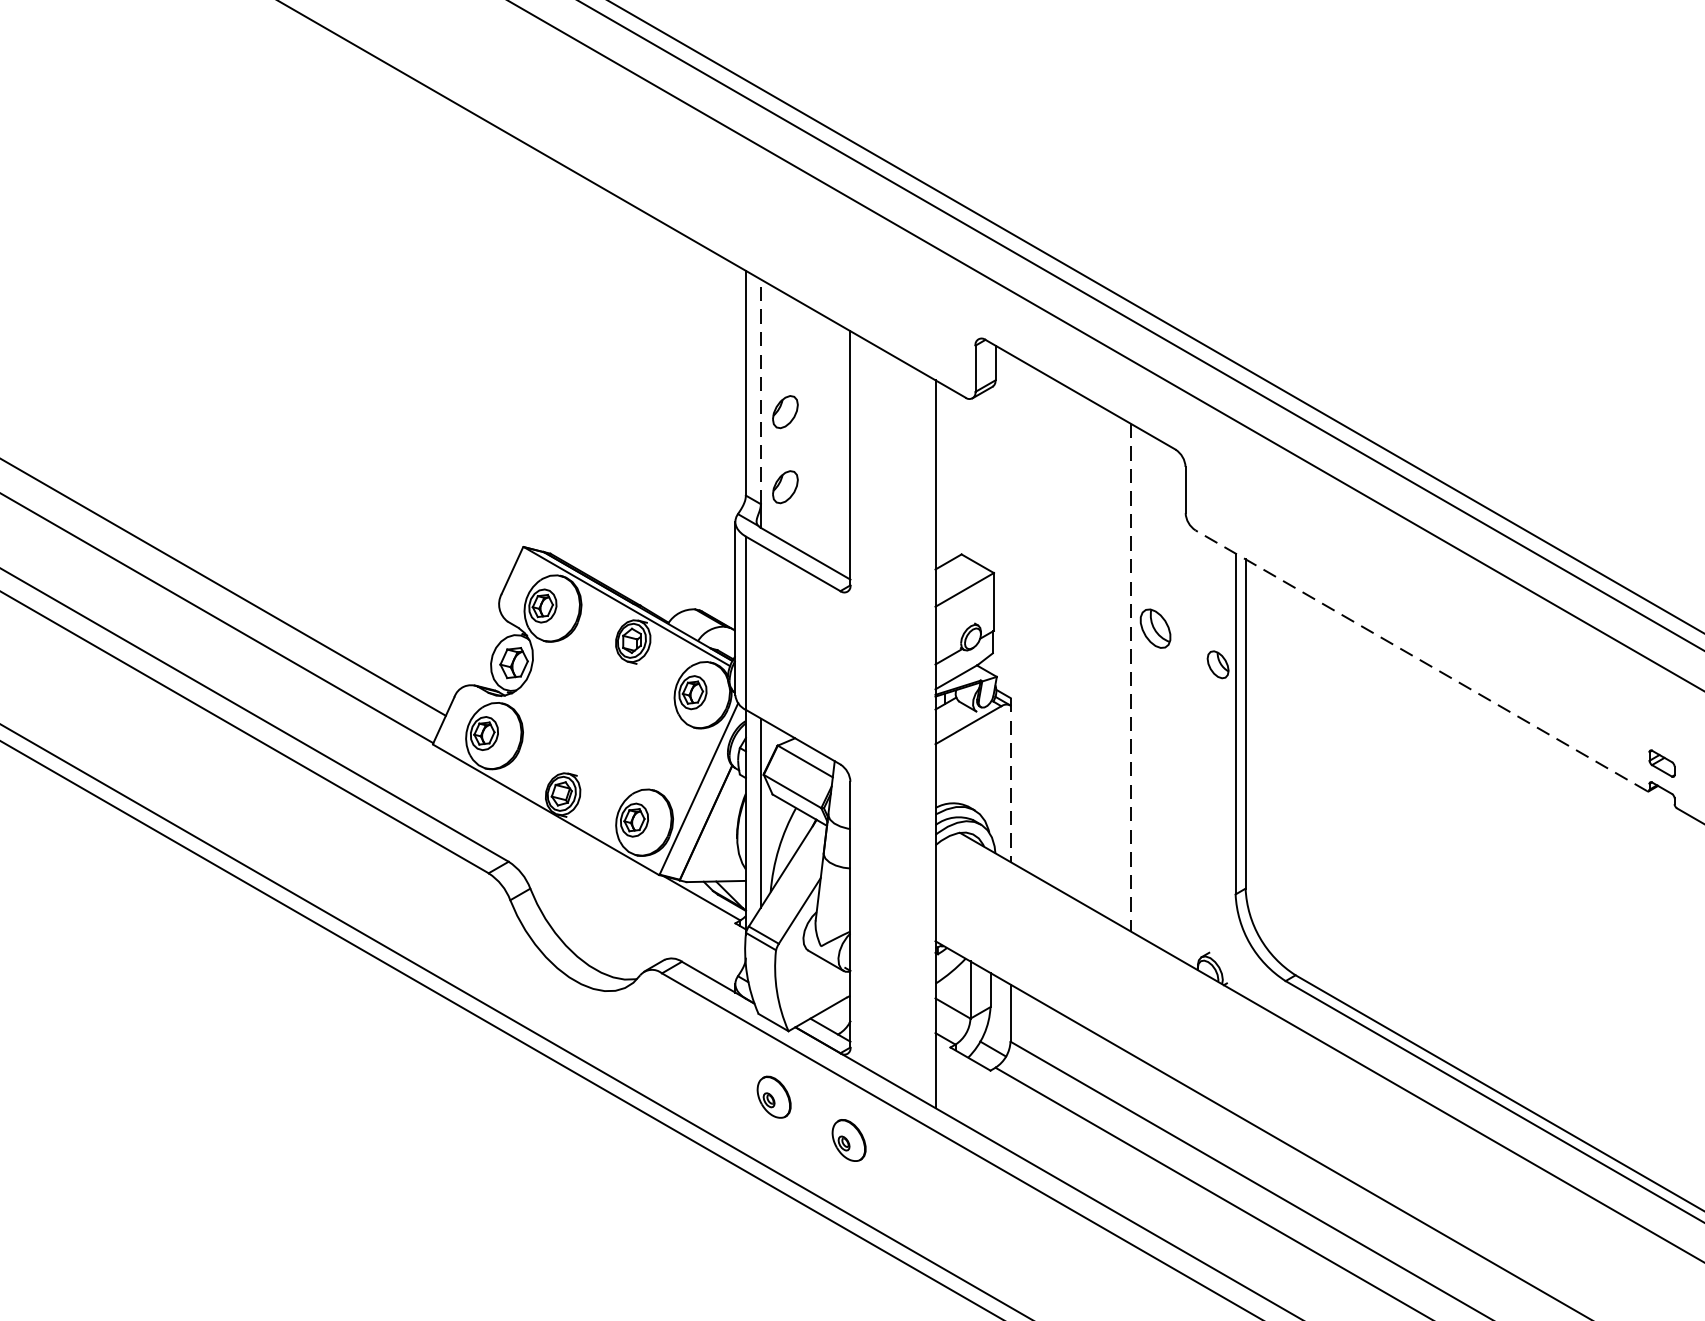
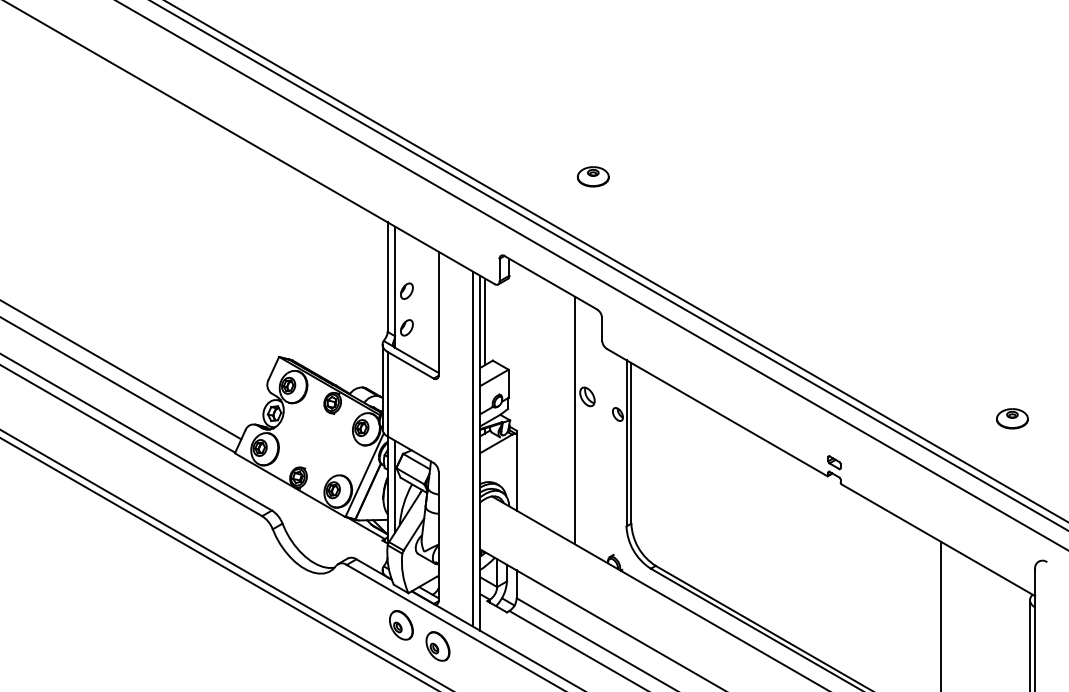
part: (1167, 176) -> (593, 176), added
line: (759, 392) -> (394, 281), dashed -> solid
line: (944, 474) -> (484, 321), added
line: (1420, 660) -> (716, 412), dashed -> solid
line: (1131, 677) -> (575, 420), dashed -> solid
line: (919, 734) -> (472, 448), added
line: (1010, 779) -> (516, 470), dashed -> solid
part: (774, 1097) -> (401, 625), size x1.43
part: (848, 1140) -> (437, 646), size x1.43

